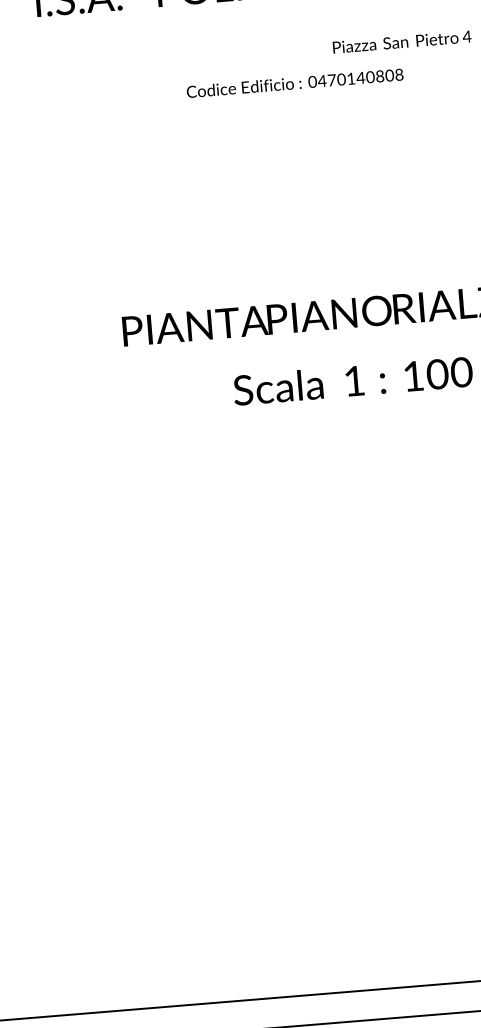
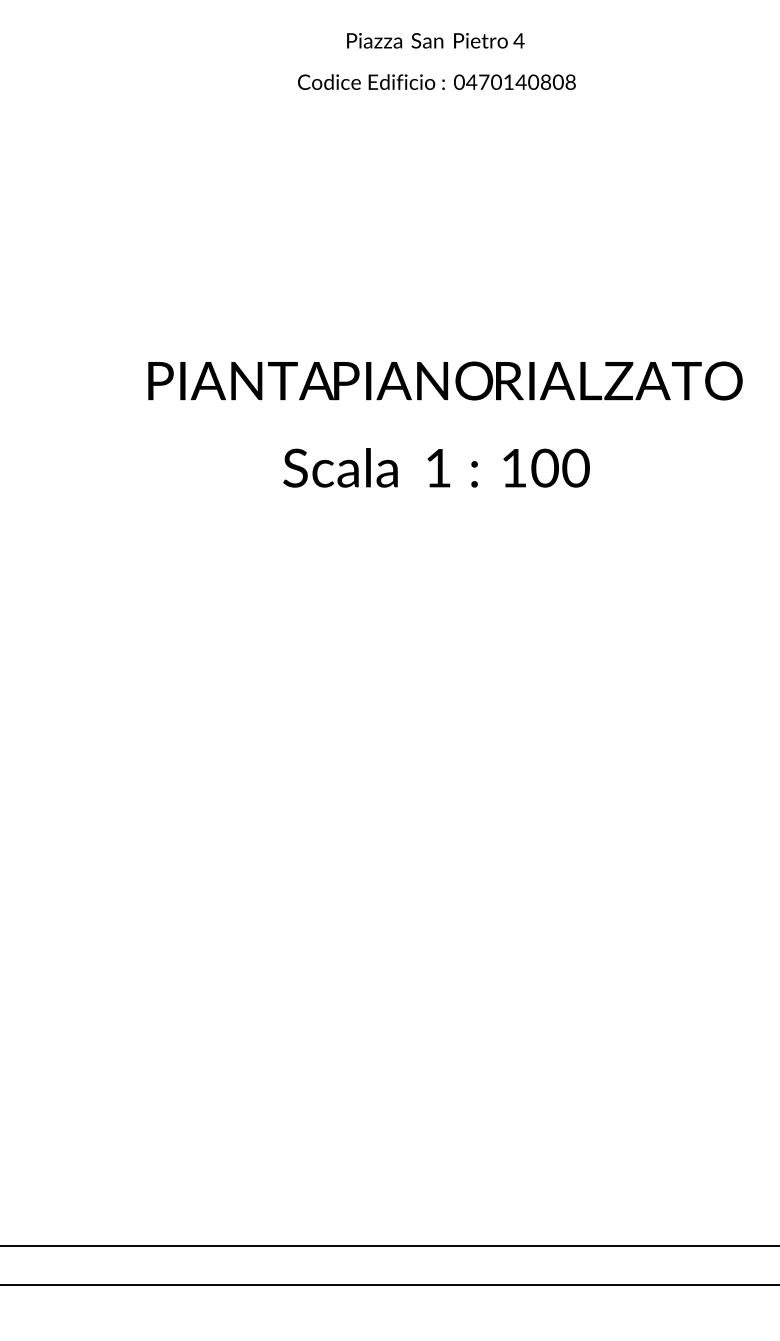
text: (401, 41) -> (435, 40), moved
text: (294, 82) -> (436, 81), moved

